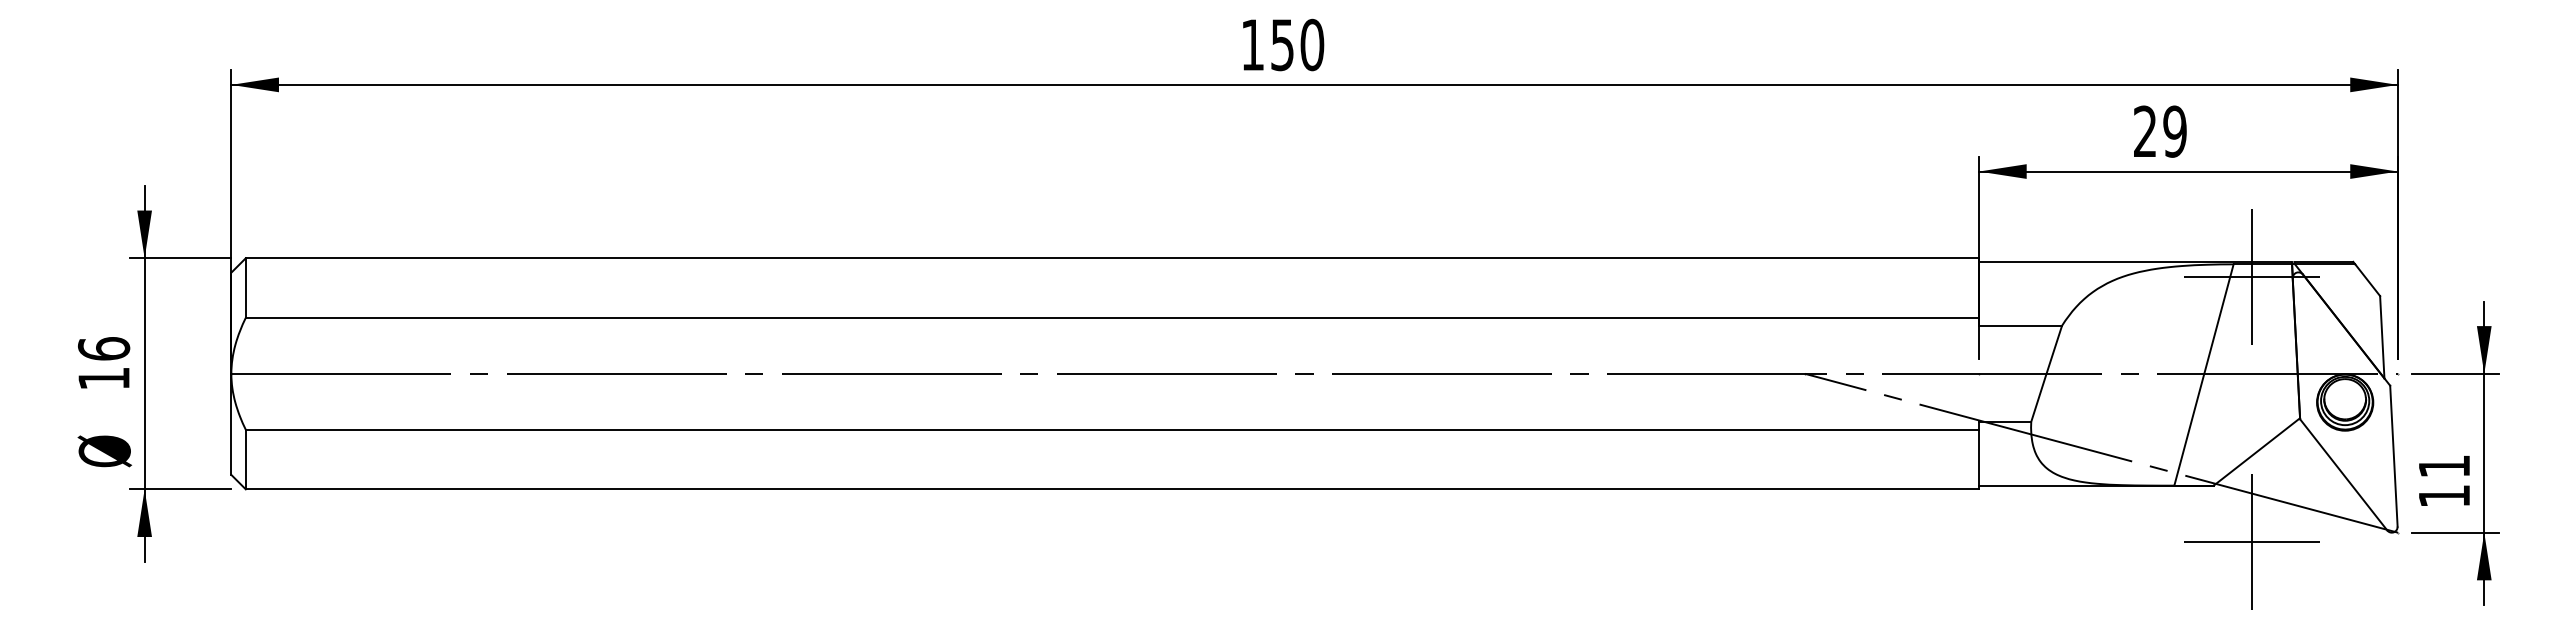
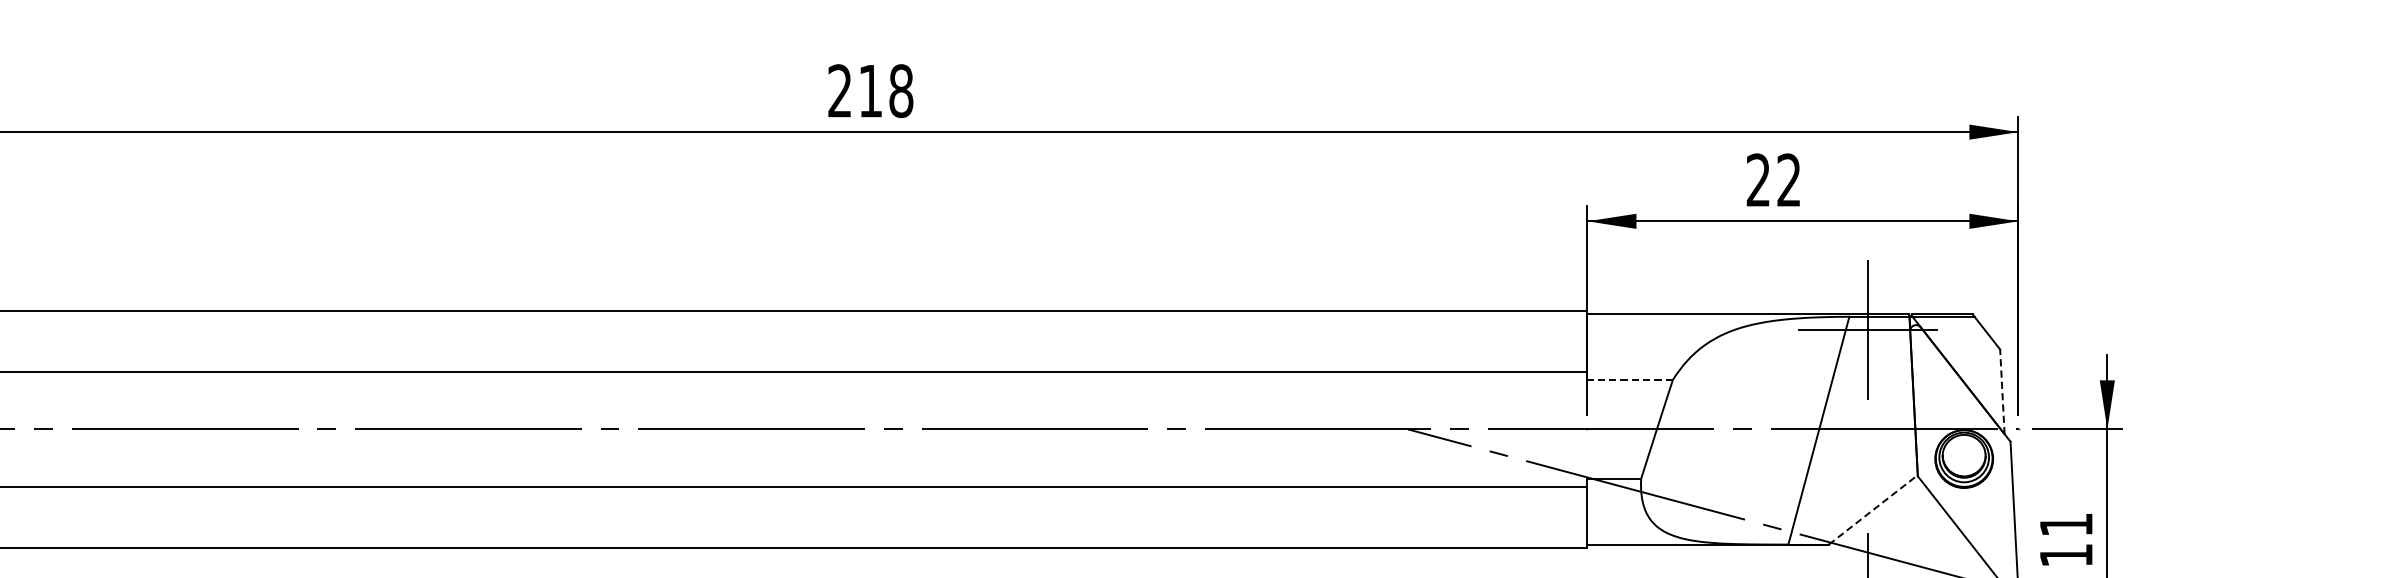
text: (1282, 44) -> (870, 90), 150 -> 218
text: (2174, 131) -> (1788, 180), 29 -> 22
line: (2020, 325) -> (1630, 379), solid -> dashed
line: (2382, 336) -> (2002, 391), solid -> dashed
line: (2256, 451) -> (1872, 509), solid -> dashed

